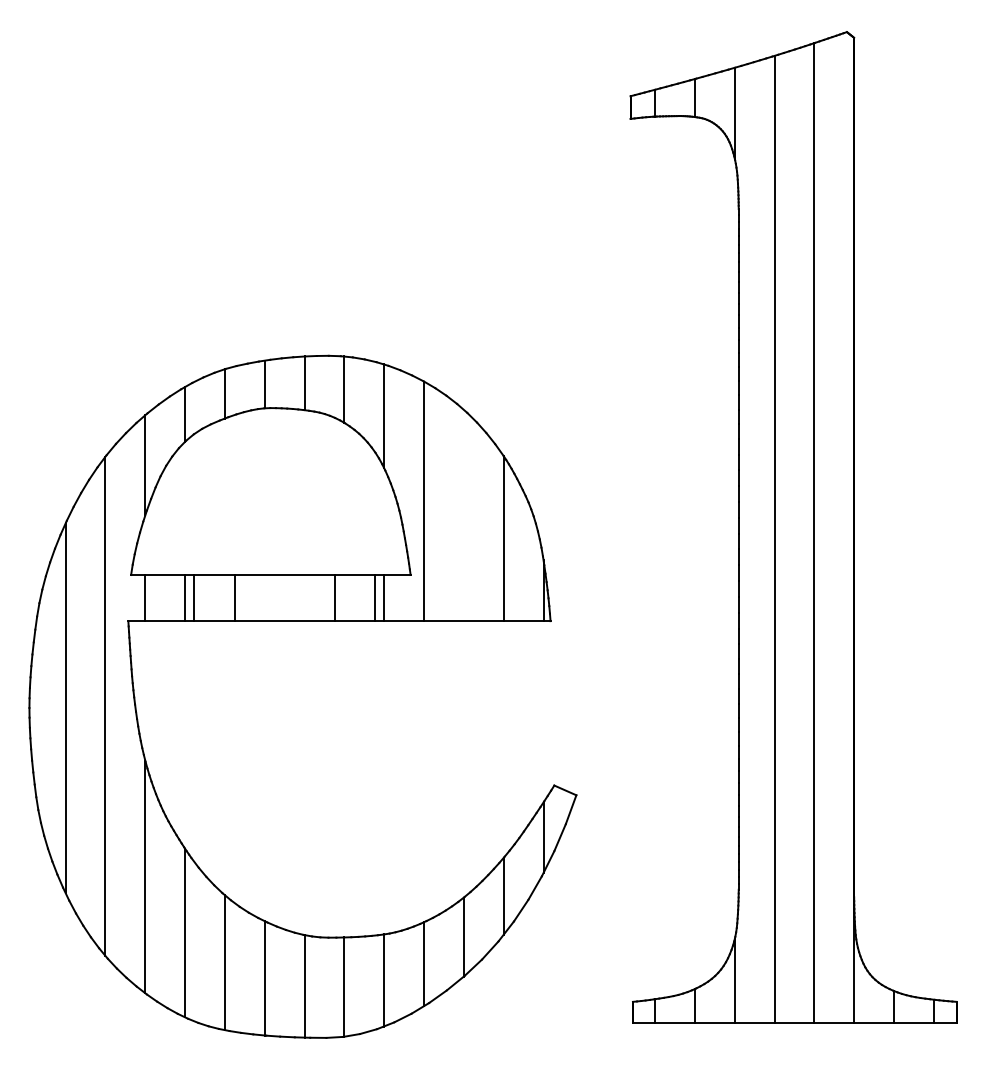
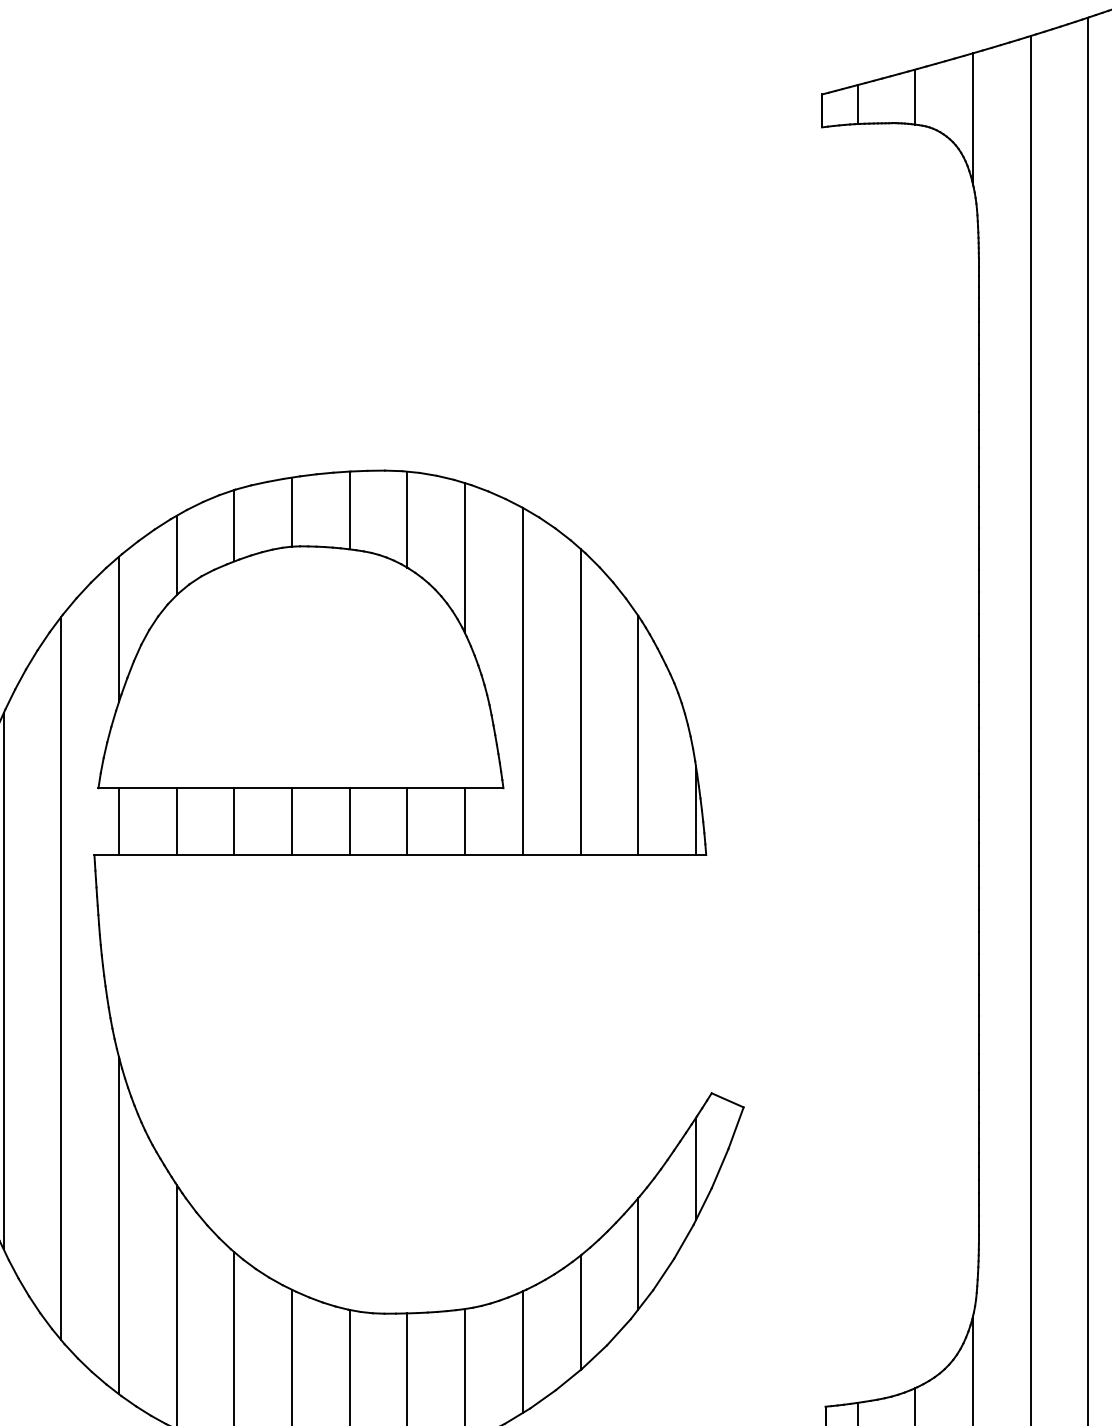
line: (463, 515) -> (580, 701), added
line: (193, 598) -> (233, 822), moved
line: (234, 598) -> (291, 822), moved
line: (334, 598) -> (349, 822), moved
line: (375, 598) -> (407, 822), moved

